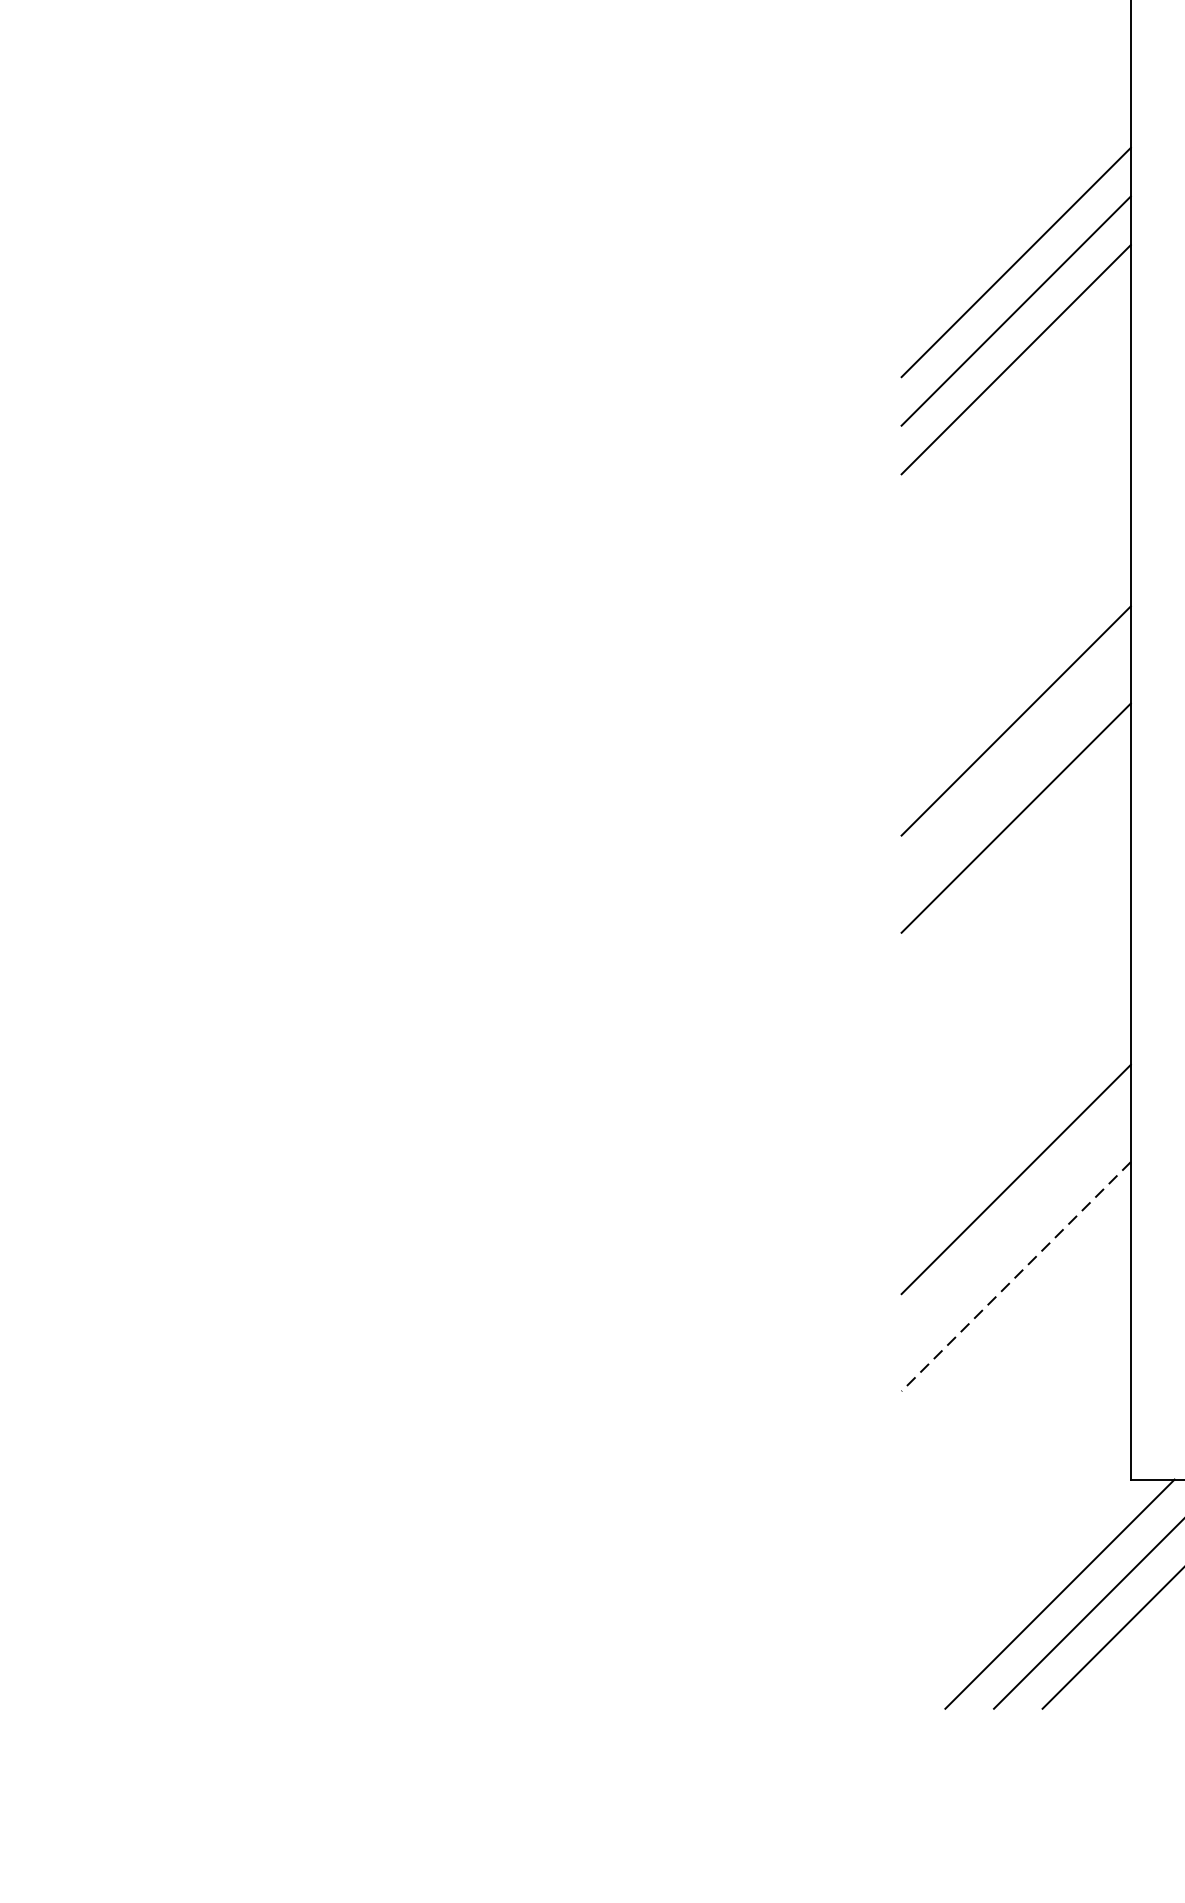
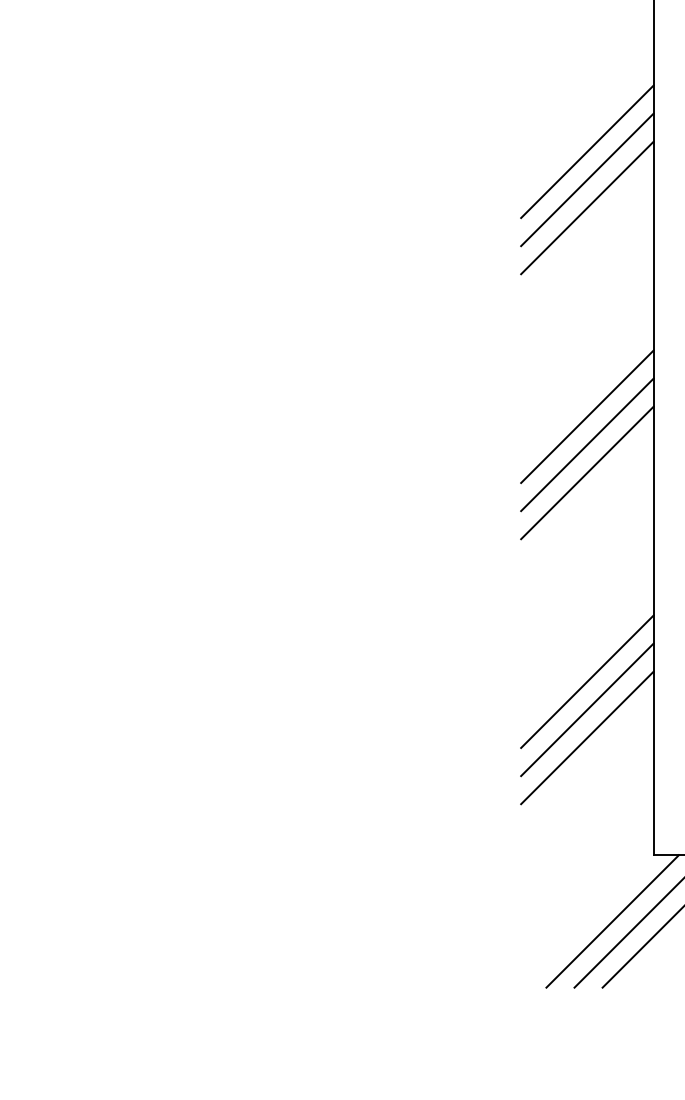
line: (1016, 768) -> (587, 444), added
line: (1016, 1227) -> (587, 709), added
line: (1016, 1275) -> (587, 737), dashed -> solid

